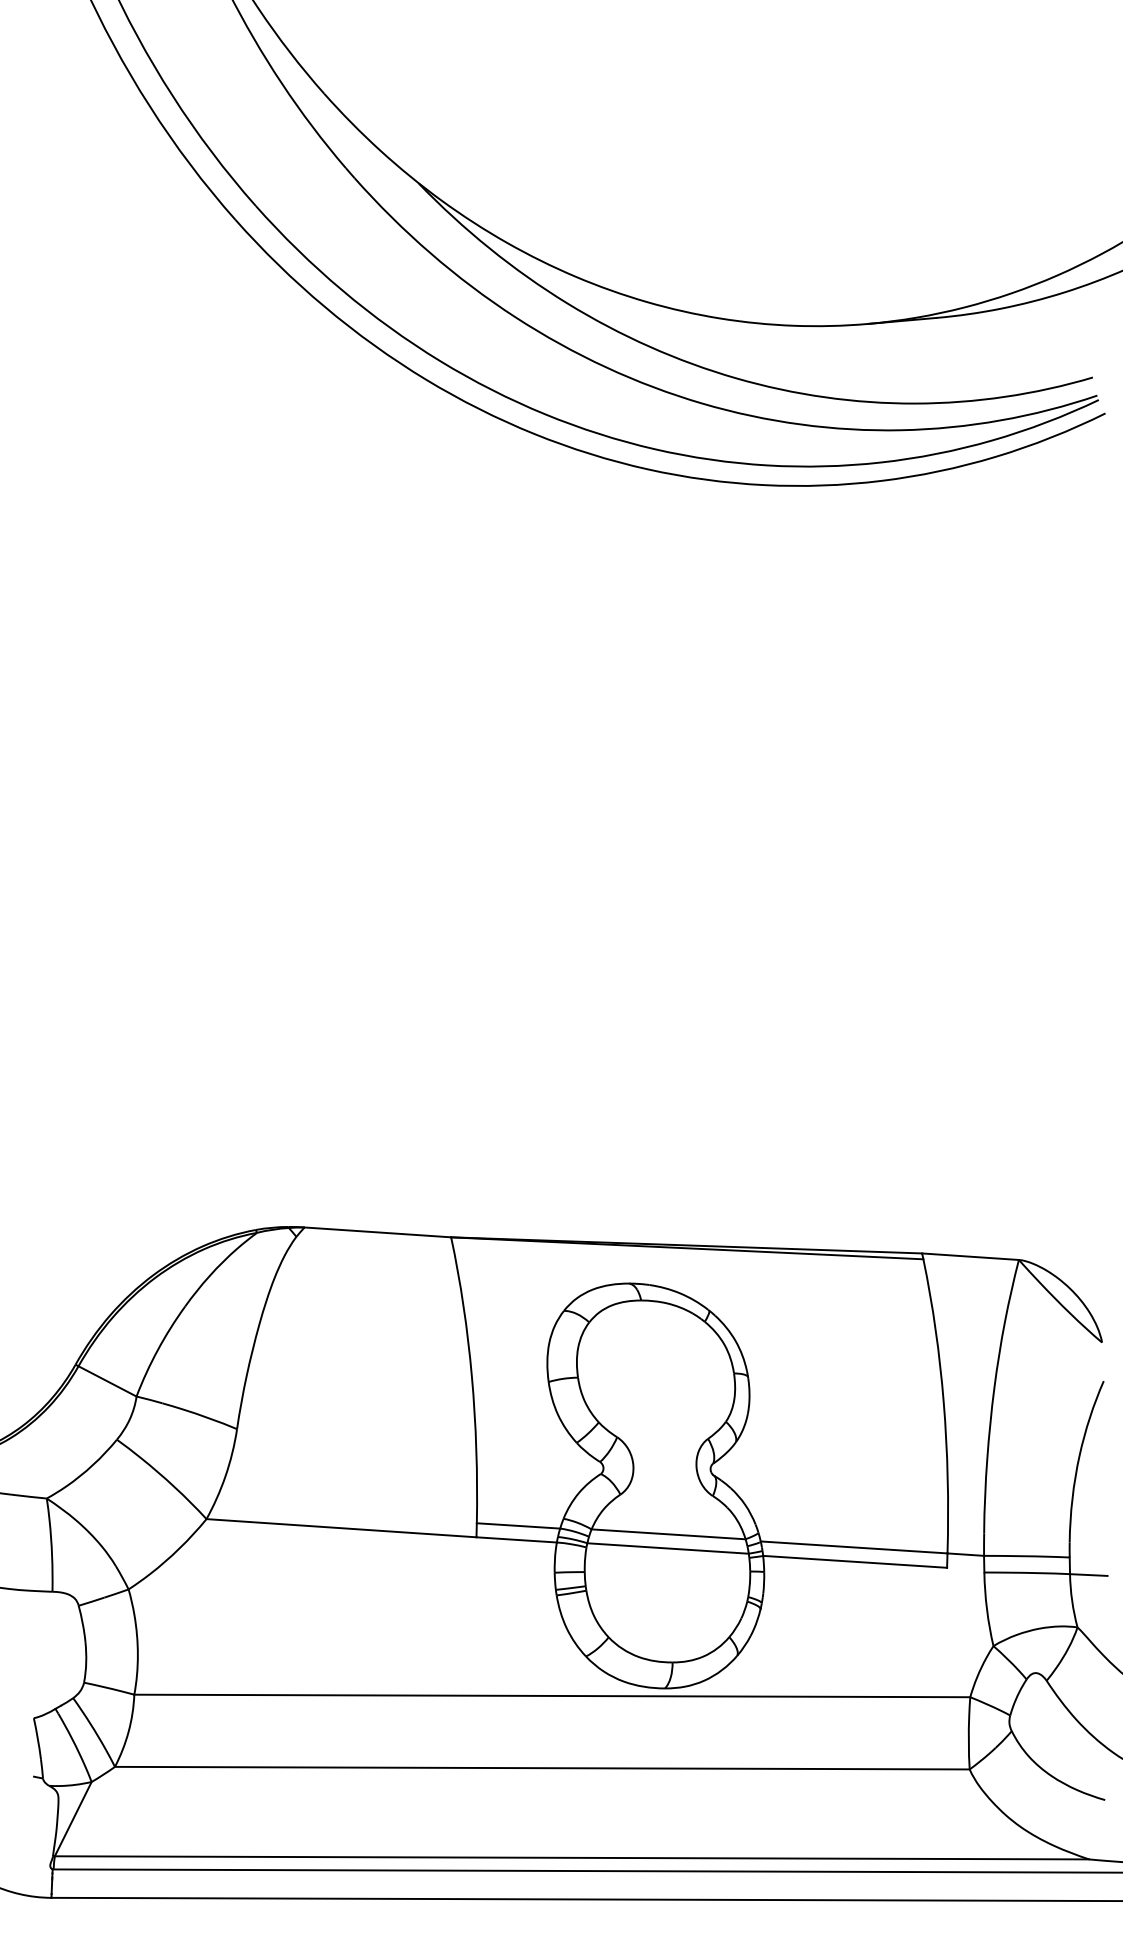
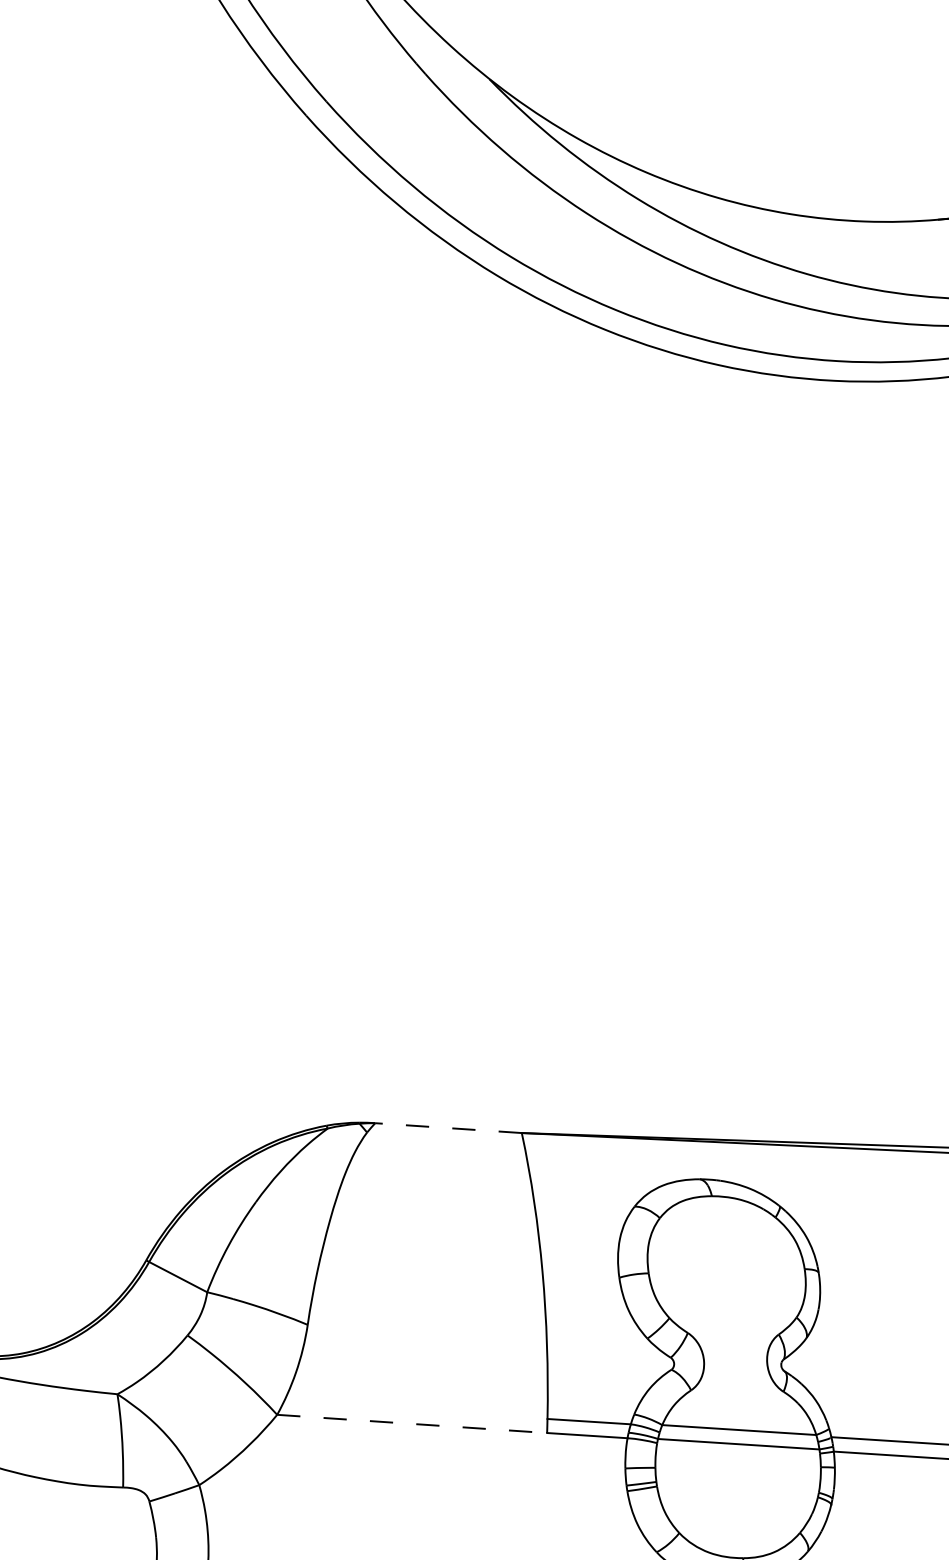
line: (377, 1232) -> (448, 1128), solid -> dashed
line: (342, 1528) -> (413, 1424), solid -> dashed

